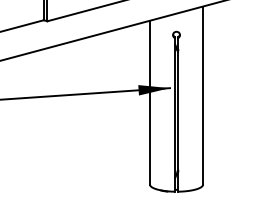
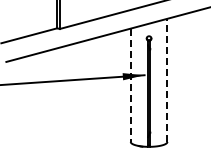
line: (203, 95) -> (167, 80), solid -> dashed
line: (149, 102) -> (130, 85), solid -> dashed

